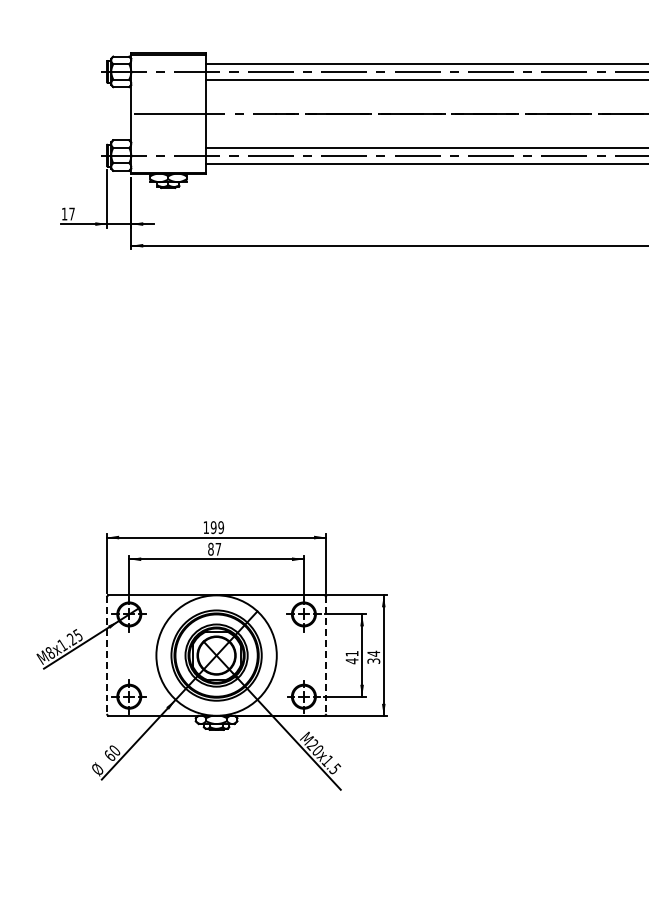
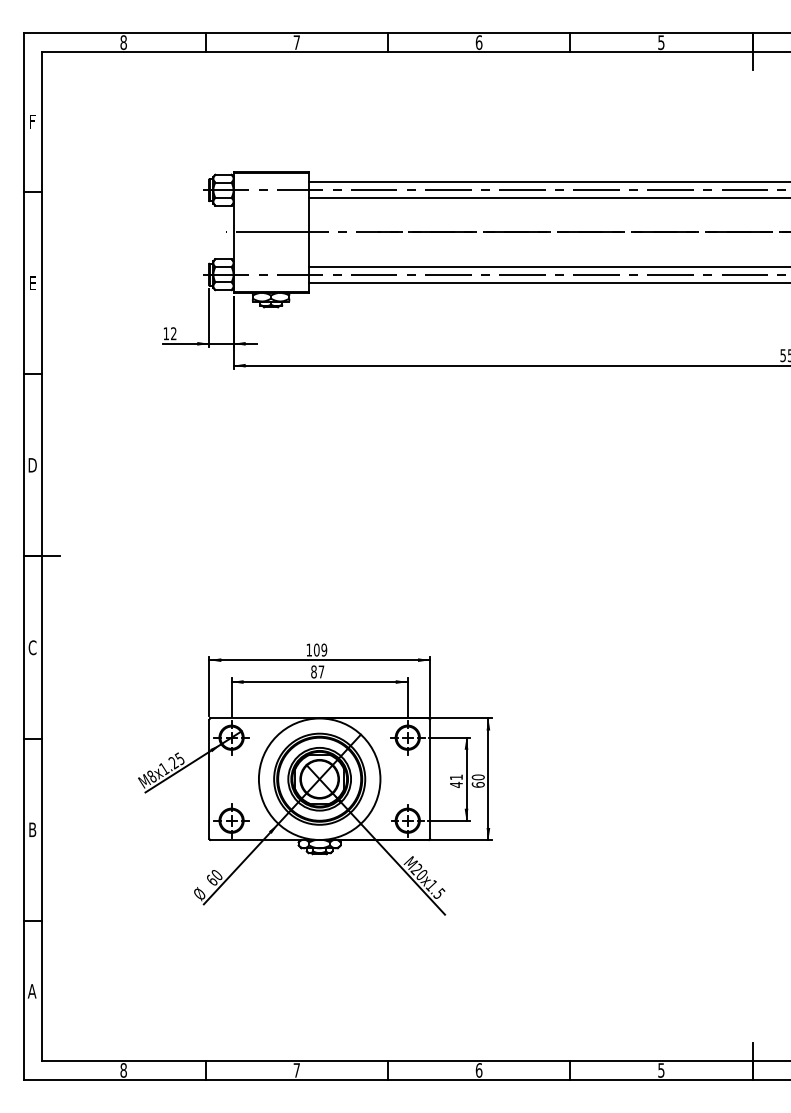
text: (71, 213) -> (173, 333), 17 -> 12
text: (213, 528) -> (316, 650), 199 -> 109
line: (107, 655) -> (209, 779), dashed -> solid
line: (326, 655) -> (430, 779), dashed -> solid
text: (372, 656) -> (477, 780), 34 -> 60

